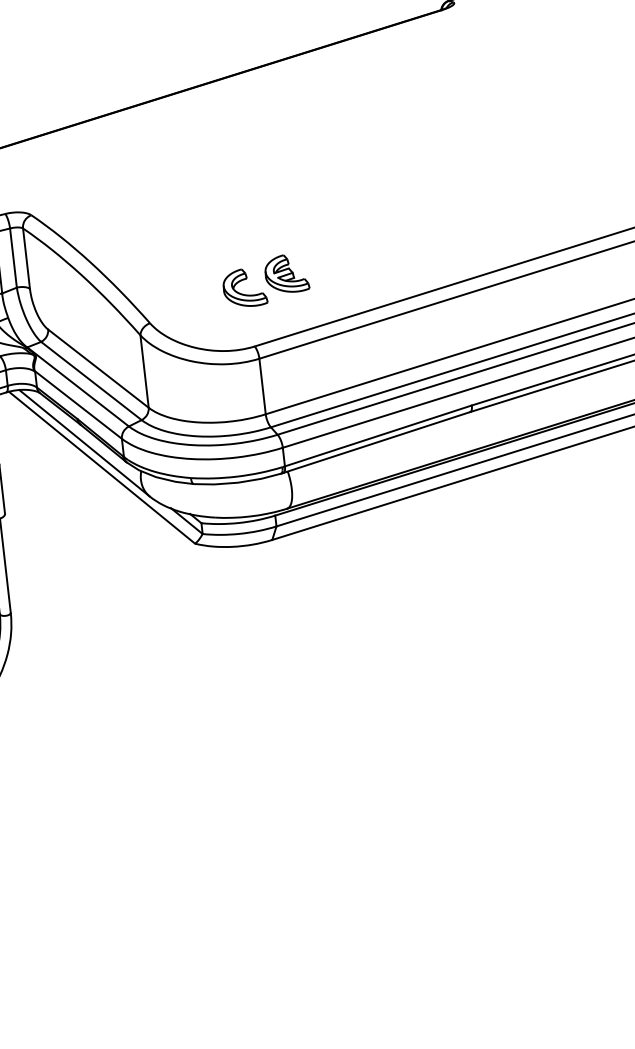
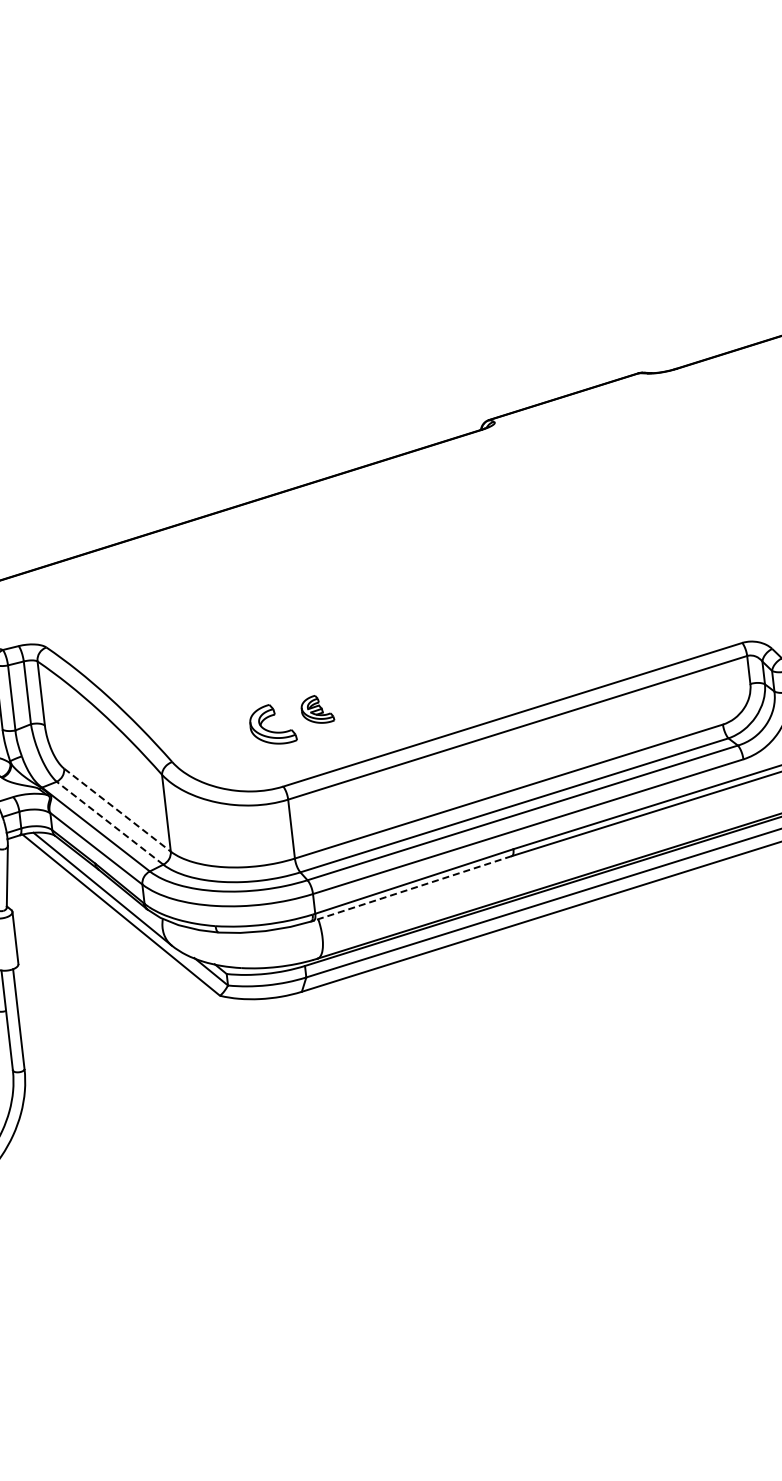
part: (287, 273) -> (317, 709), size x0.7
line: (98, 368) -> (117, 810), solid -> dashed
line: (91, 381) -> (110, 823), solid -> dashed
line: (376, 442) -> (412, 888), solid -> dashed

